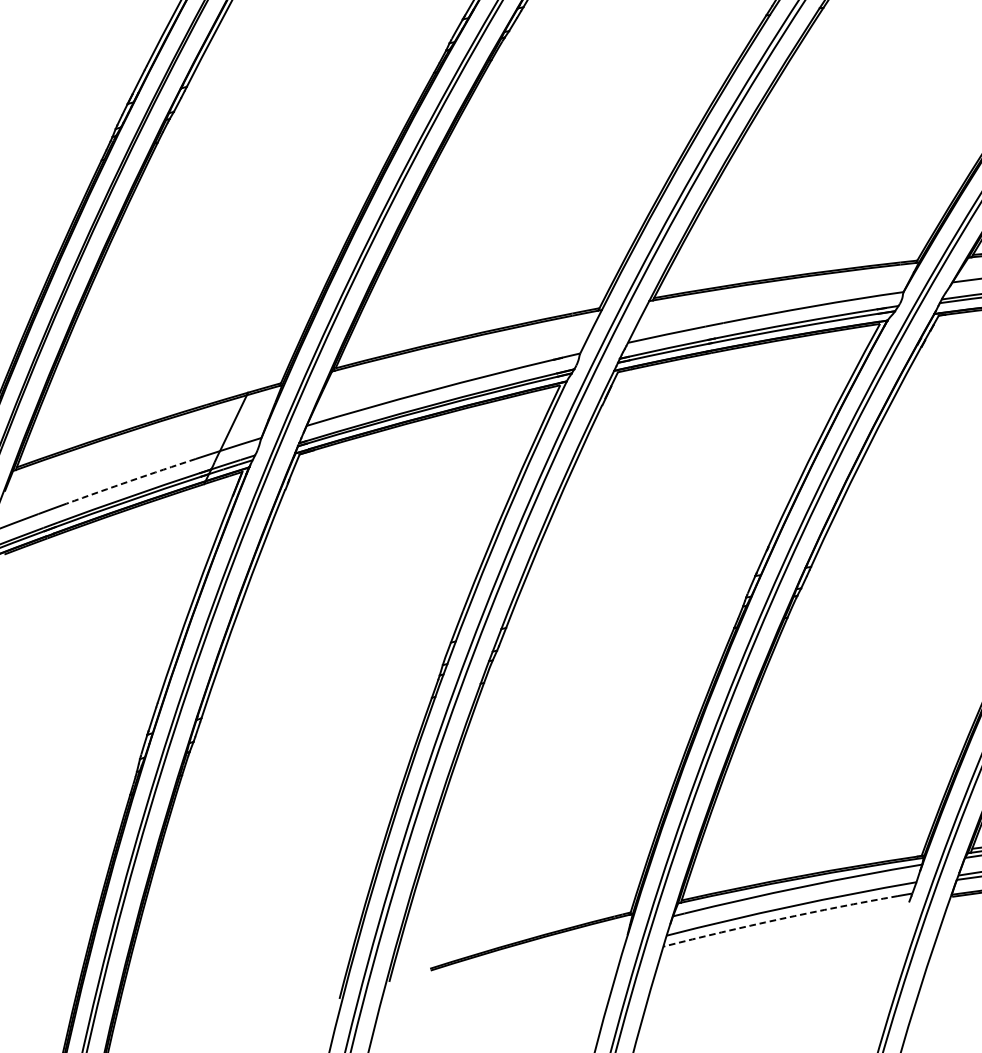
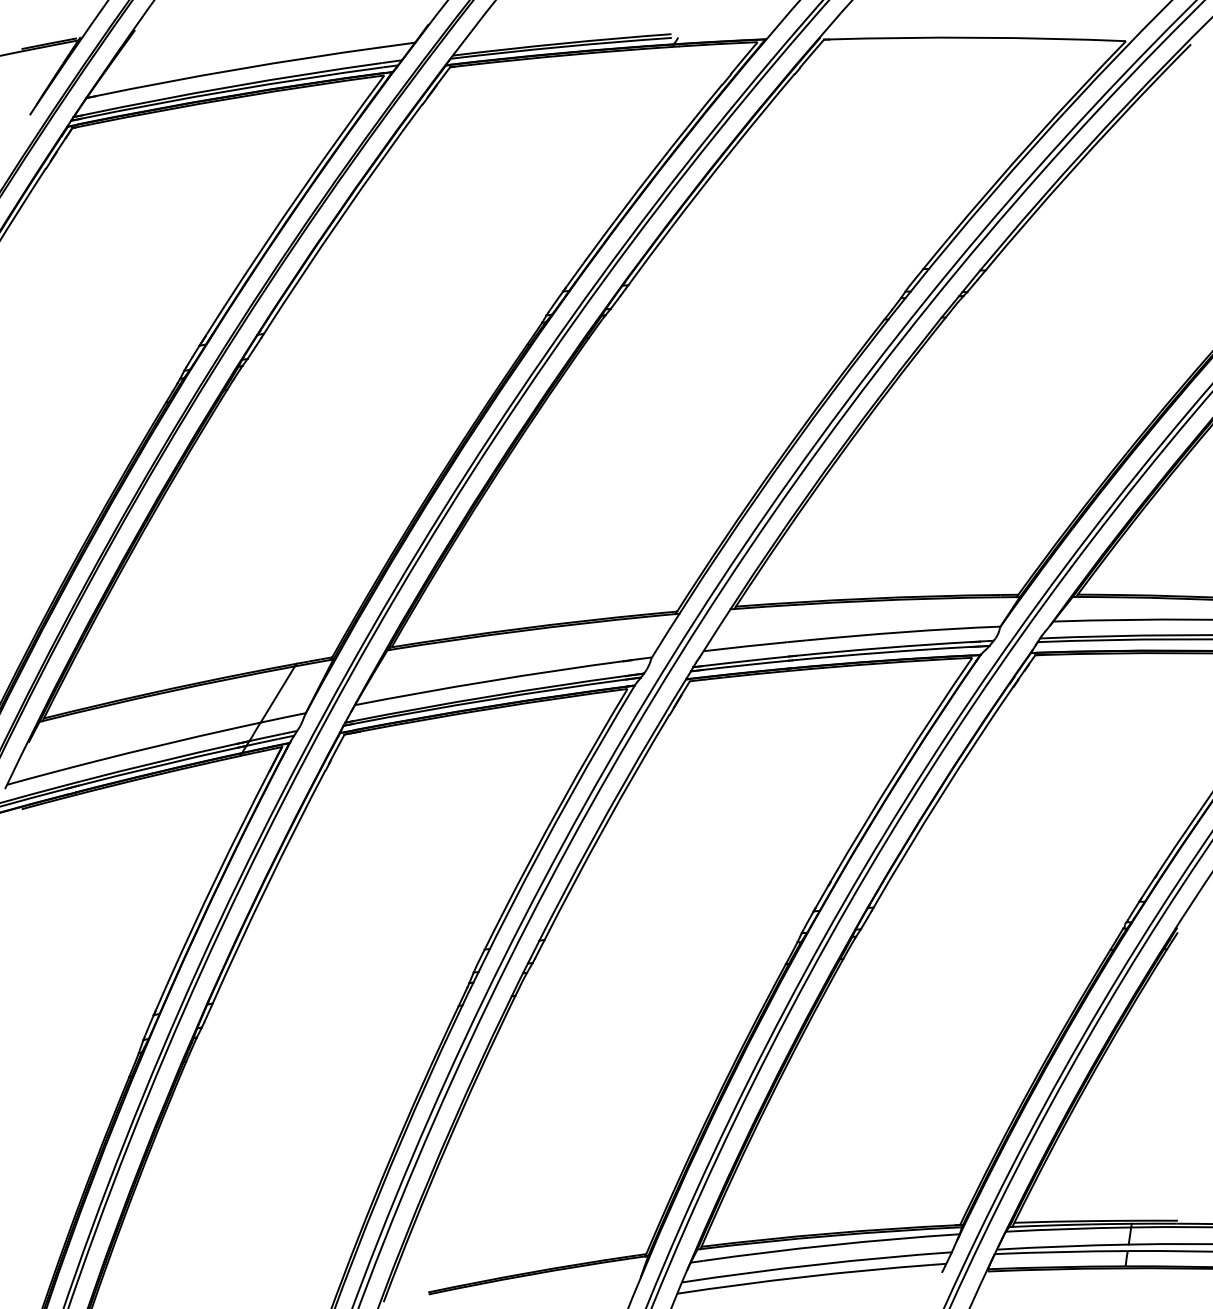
arc: (131, 480) -> (163, 744), dashed -> solid
arc: (779, 918) -> (803, 1276), dashed -> solid

